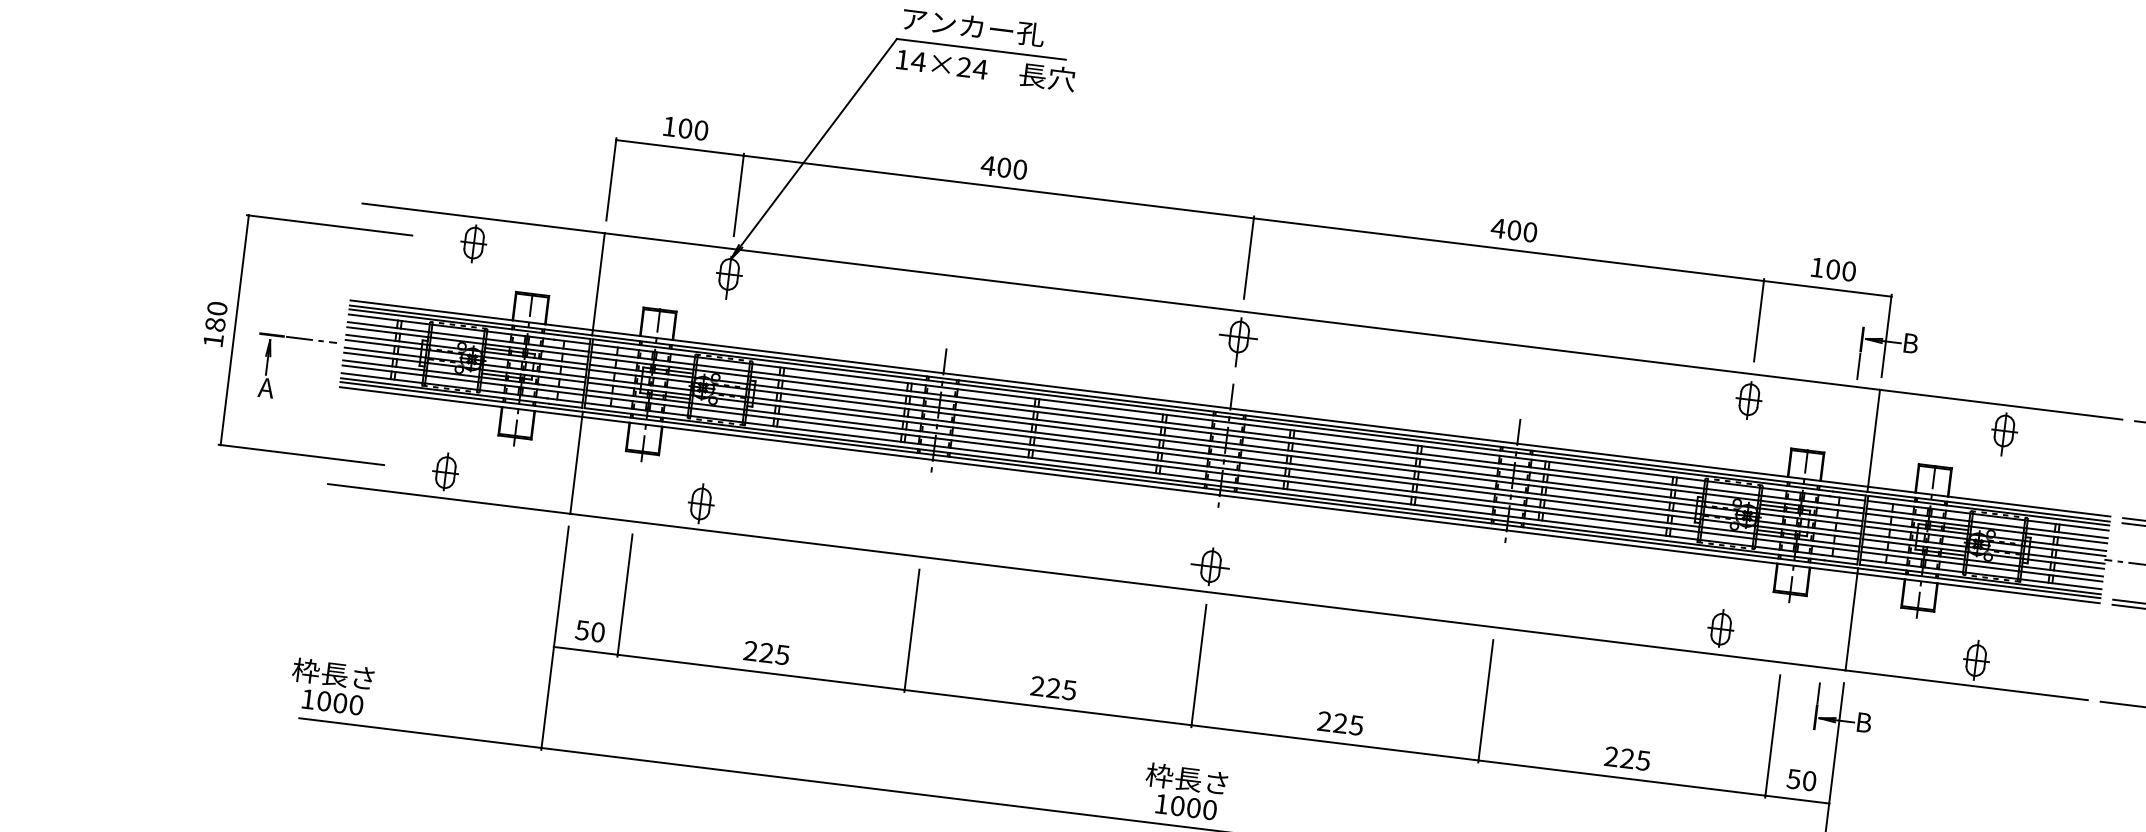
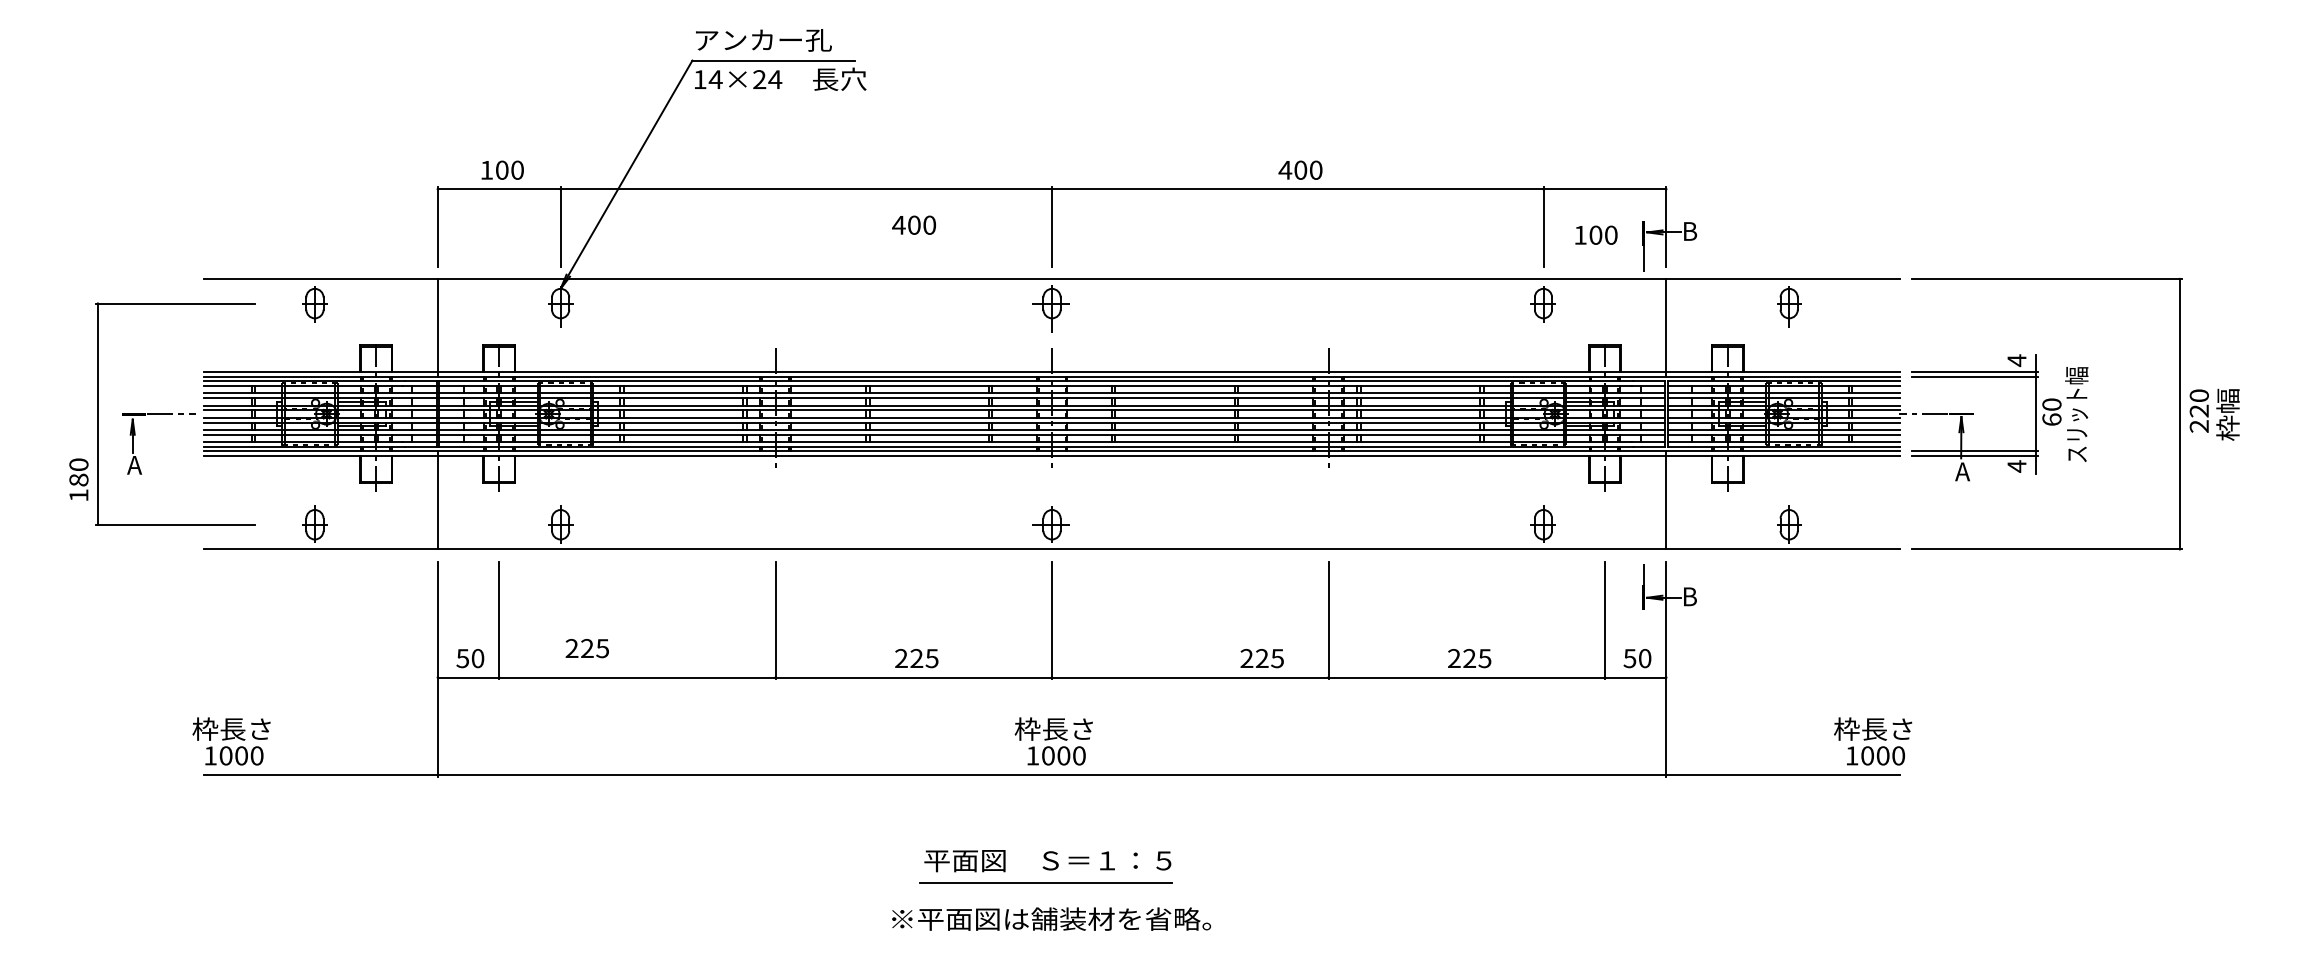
text: (1003, 166) -> (913, 224), moved
text: (1833, 268) -> (1596, 234), moved
text: (215, 323) -> (78, 479), moved
text: (765, 652) -> (586, 648), moved
text: (1339, 723) -> (1261, 658), moved

